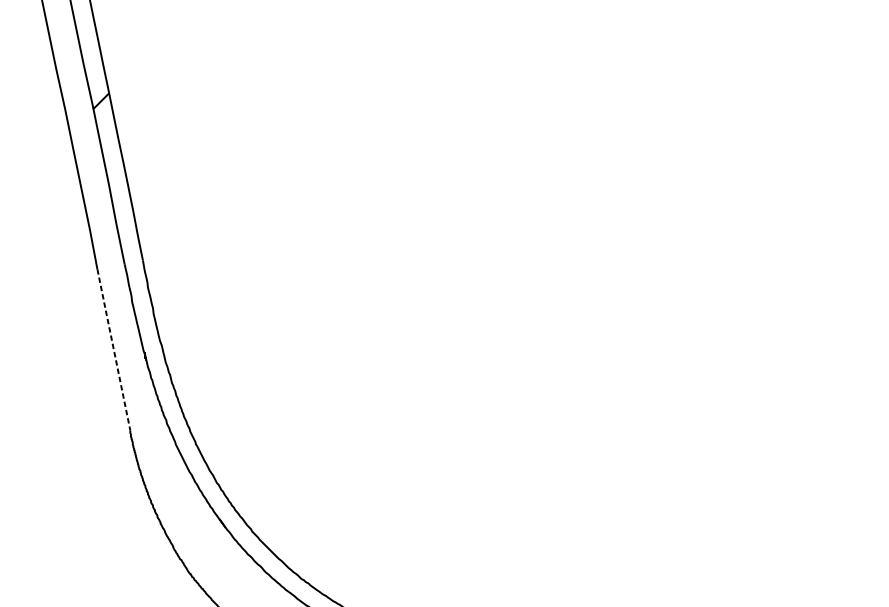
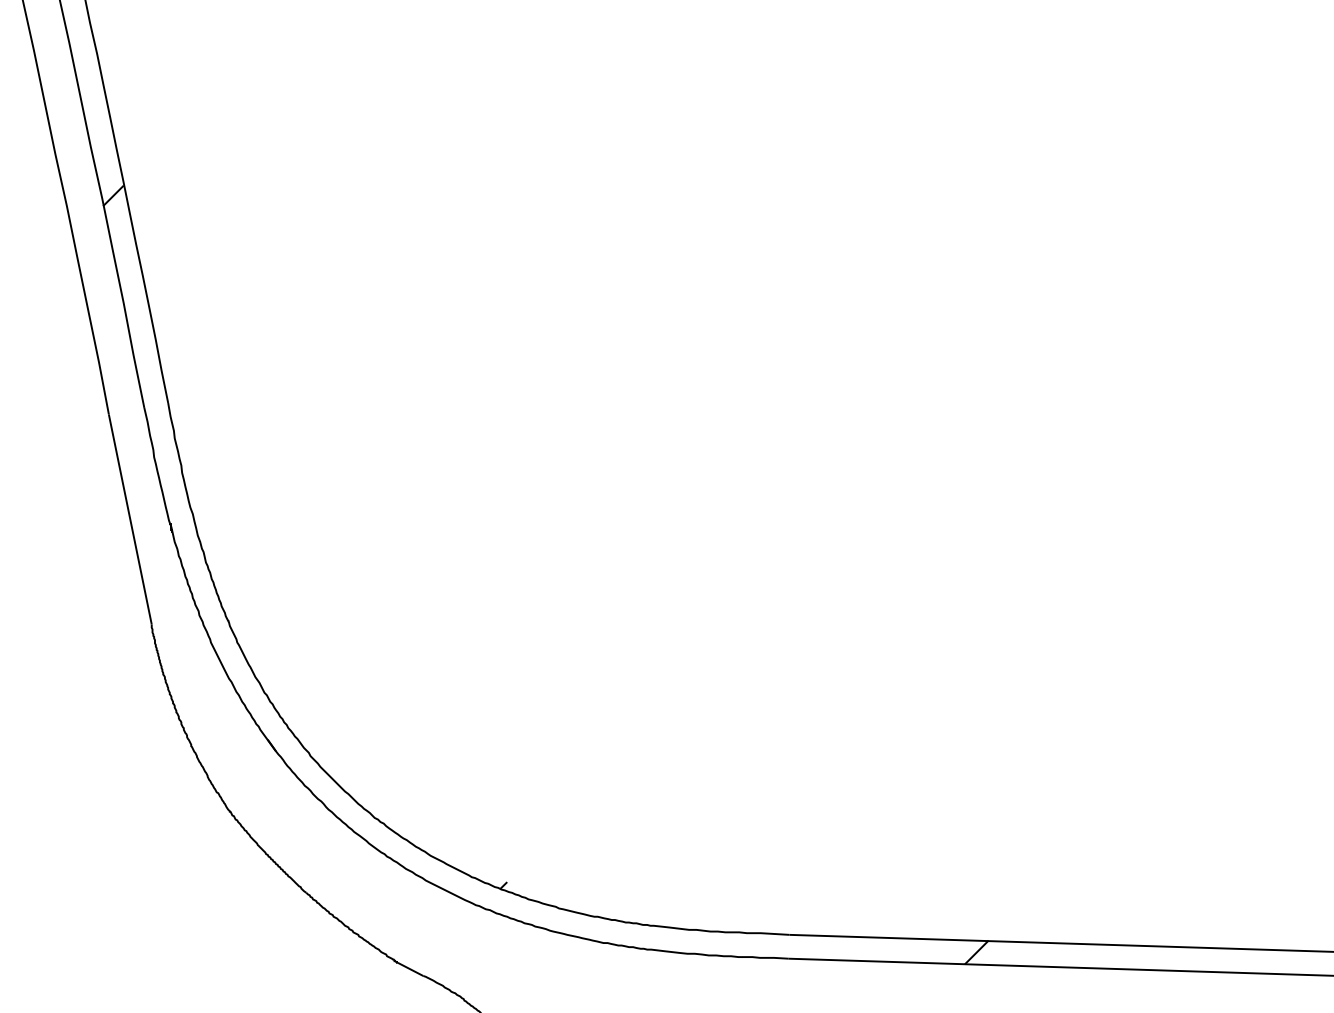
line: (114, 349) -> (130, 519), dashed -> solid

